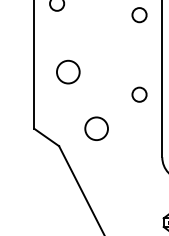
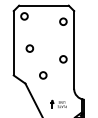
circle: (67, 71) -> (29, 48), size x0.62
circle: (97, 128) -> (43, 75), size x0.62
part: (129, 188) -> (58, 103), added

